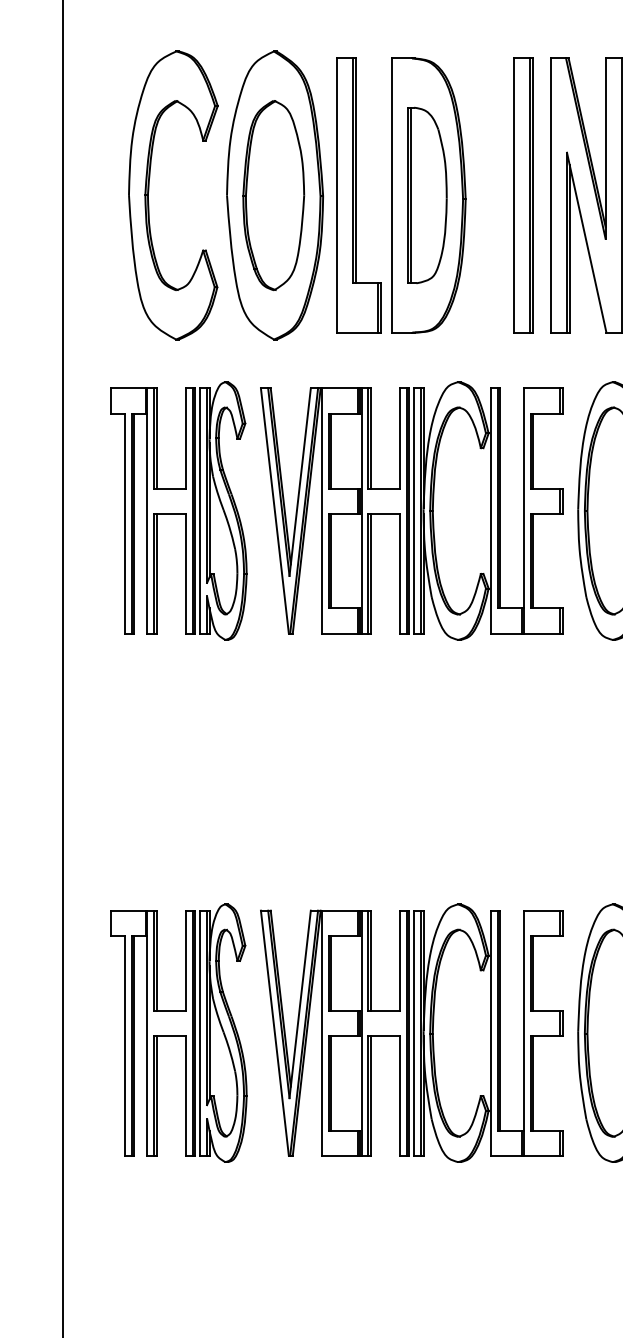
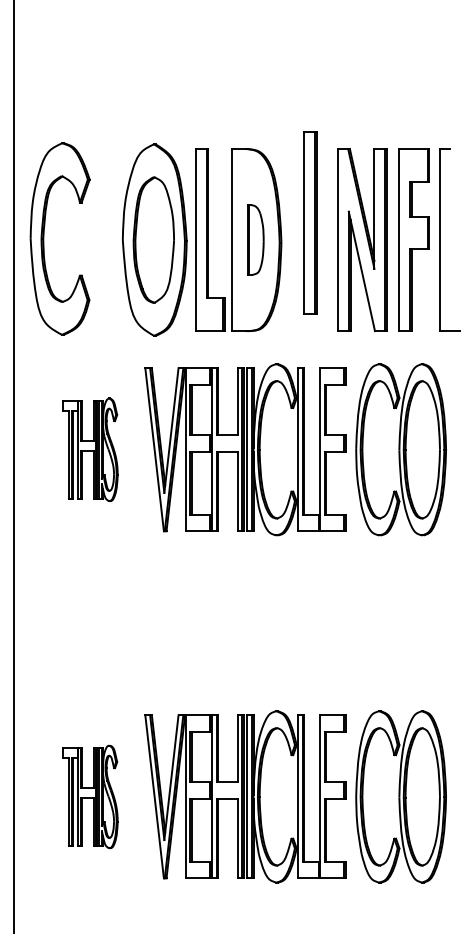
part: (149, 194) -> (44, 238), moved
part: (426, 194) -> (255, 239), size x0.6
part: (522, 194) -> (310, 222), moved
part: (178, 510) -> (90, 449), size x0.6
part: (178, 1032) -> (90, 796), size x0.6

